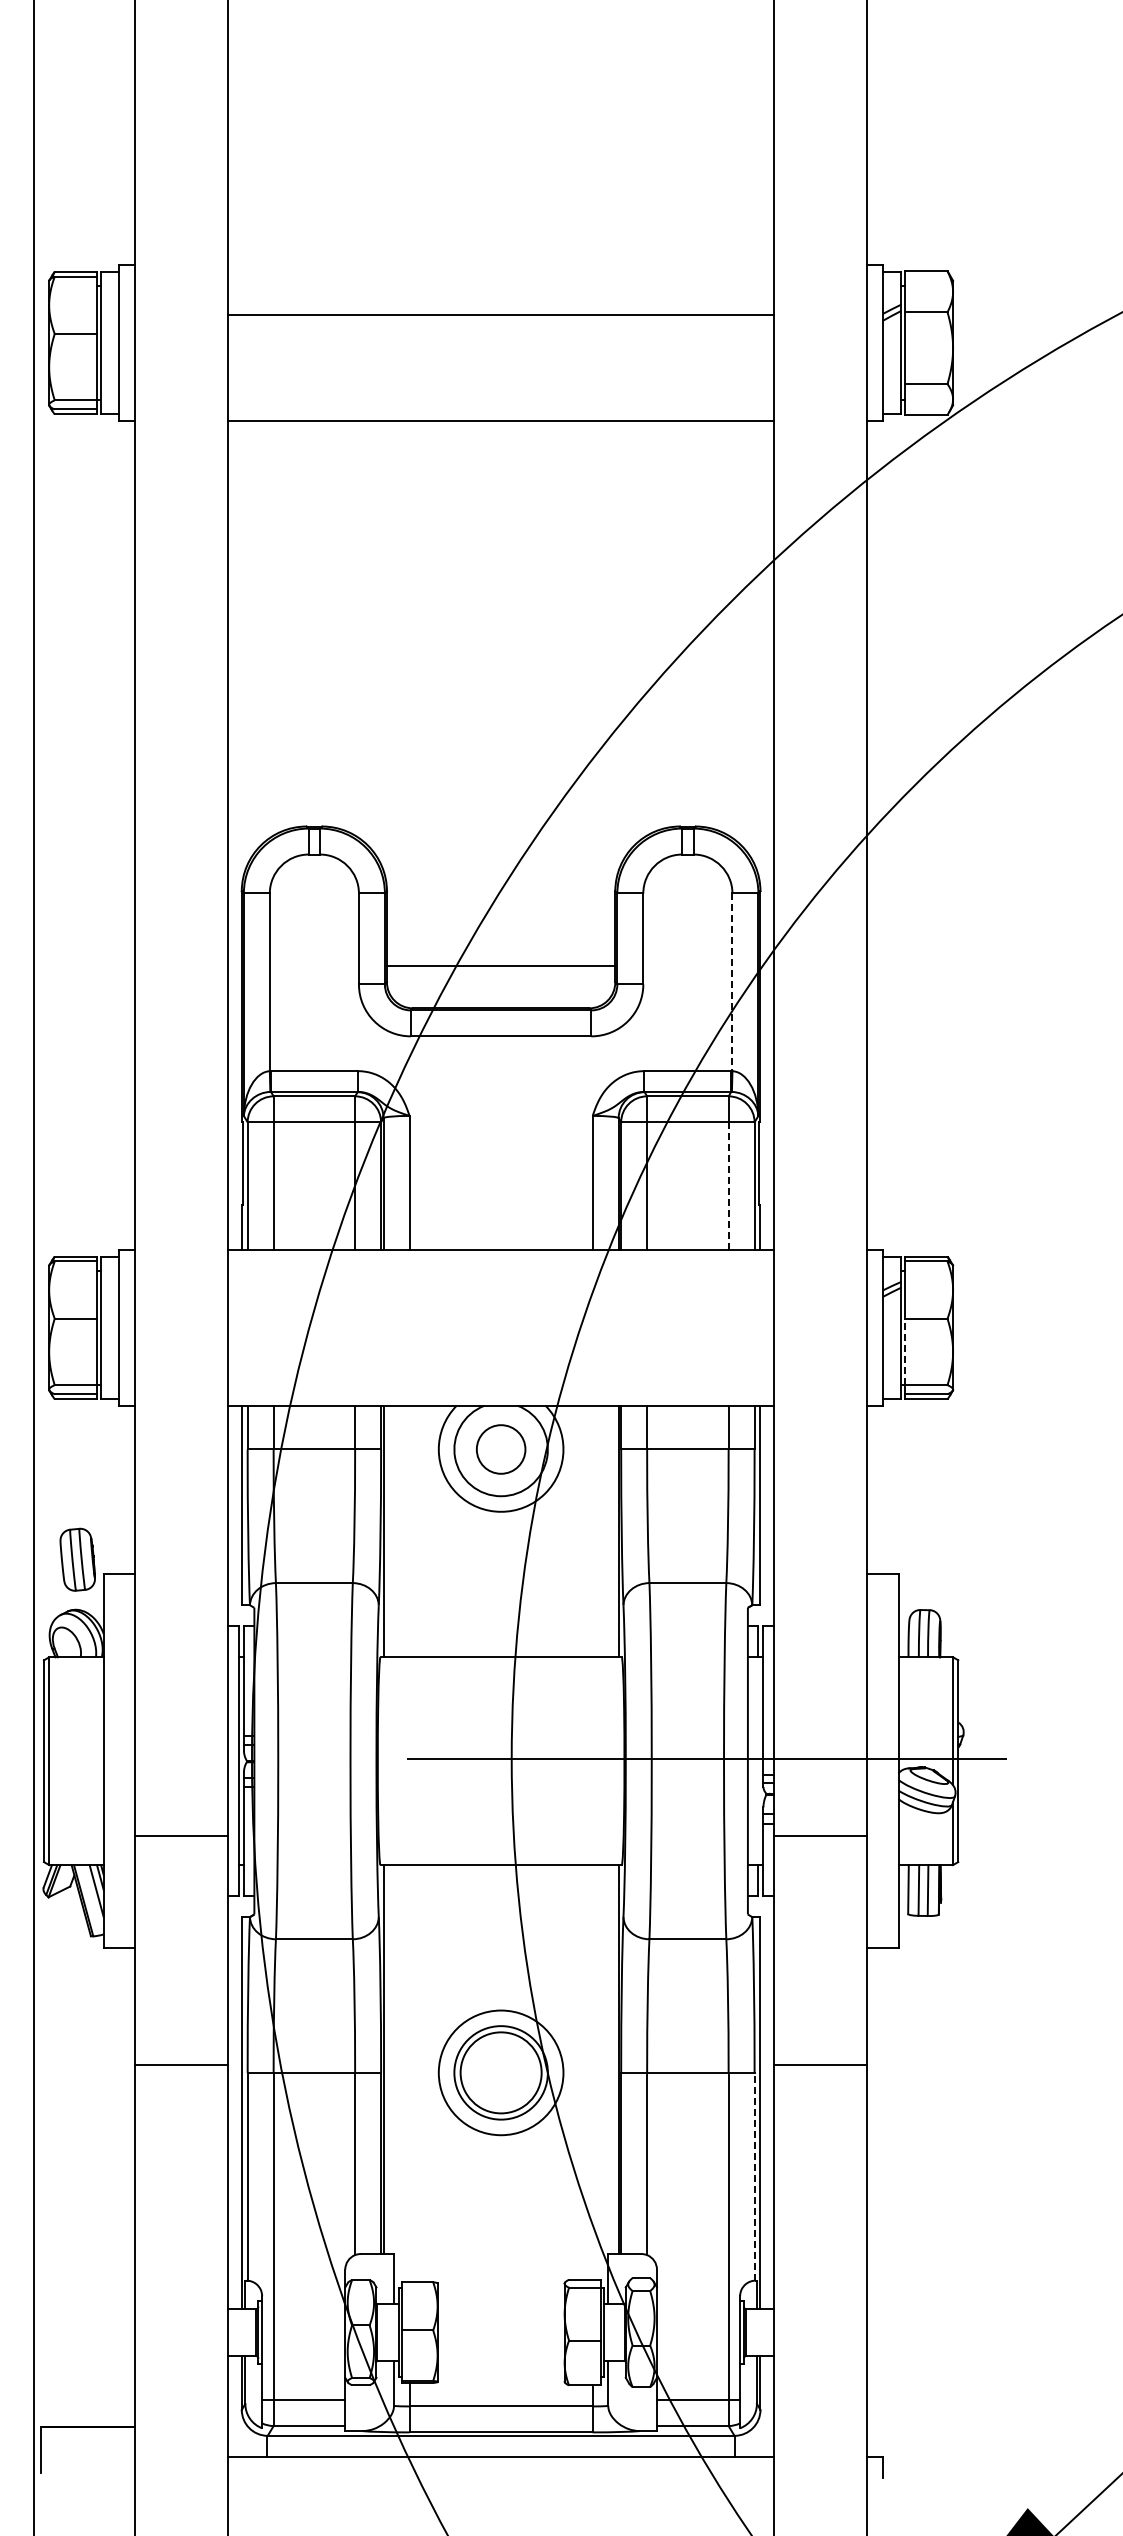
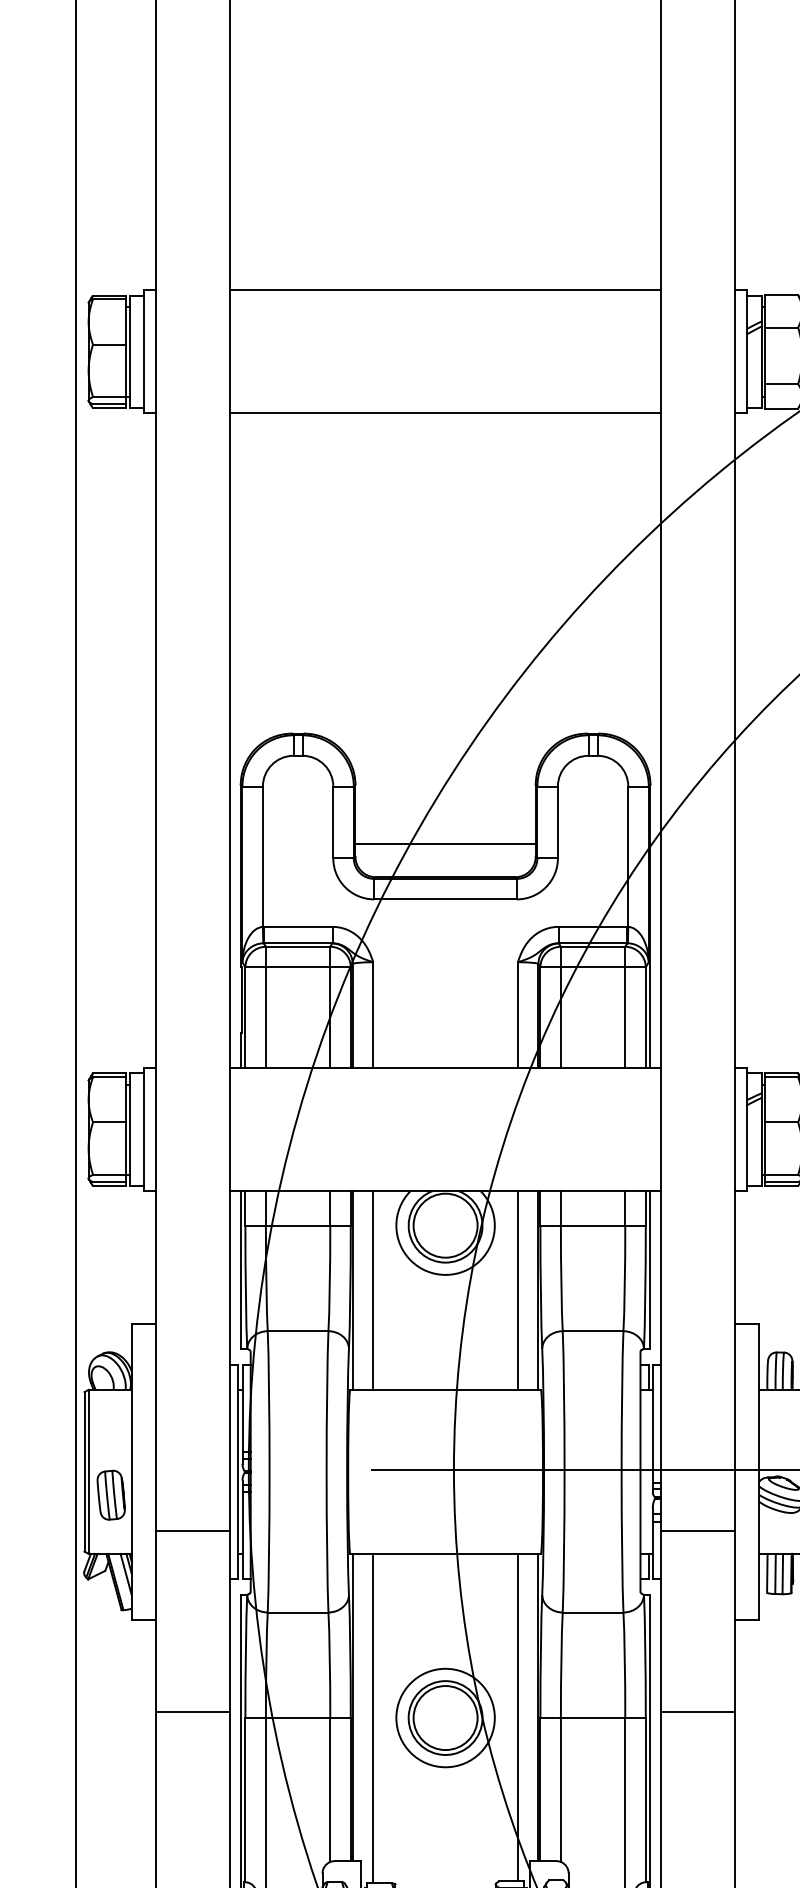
line: (500, 315) -> (445, 290), moved
line: (732, 982) -> (628, 856), dashed -> solid
line: (728, 1186) -> (625, 1017), dashed -> solid
line: (905, 1351) -> (764, 1148), dashed -> solid
circle: (500, 1449) -> (445, 1225), size x1.67
line: (409, 1531) -> (373, 1290), added
line: (592, 1531) -> (517, 1290), added
part: (77, 1559) -> (111, 1495), moved
line: (592, 2072) -> (517, 1717), added
line: (409, 2073) -> (373, 1718), added
line: (754, 2176) -> (645, 1799), dashed -> solid

